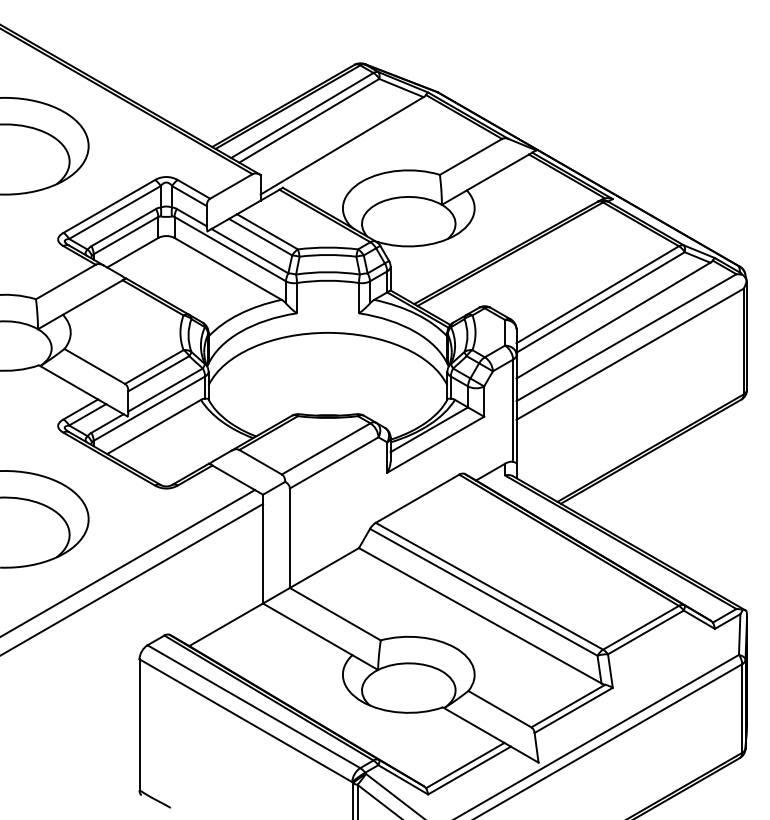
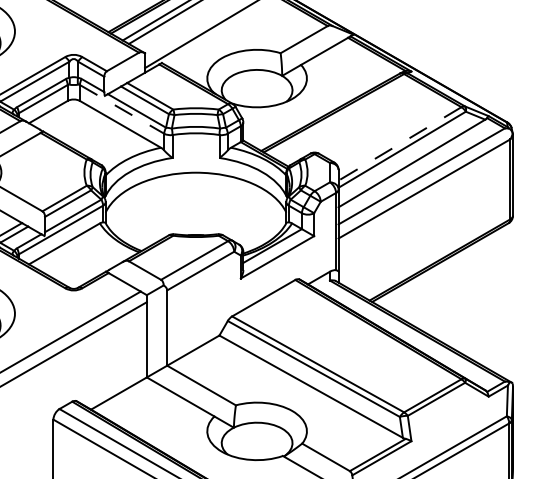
line: (230, 249) -> (122, 109), solid -> dashed
line: (597, 294) -> (399, 143), solid -> dashed

